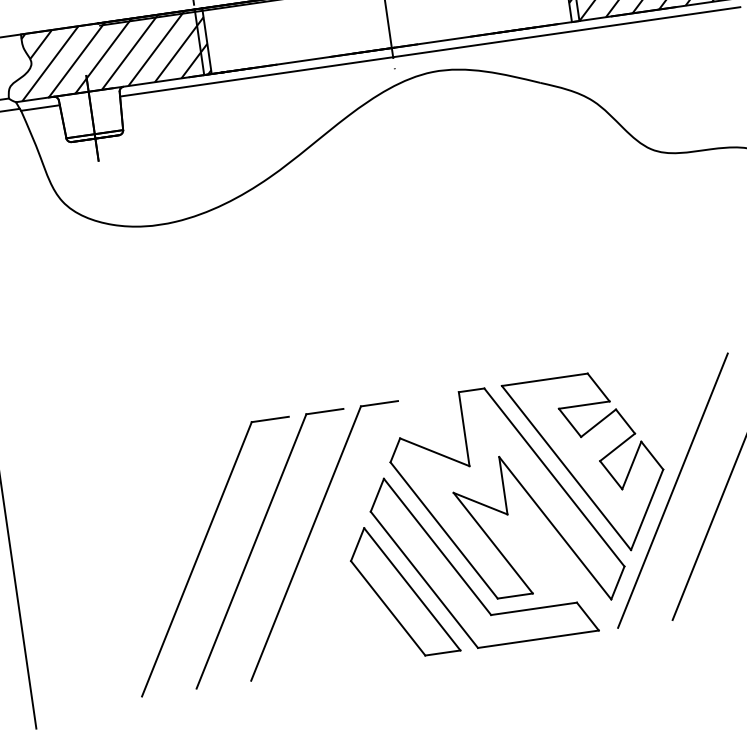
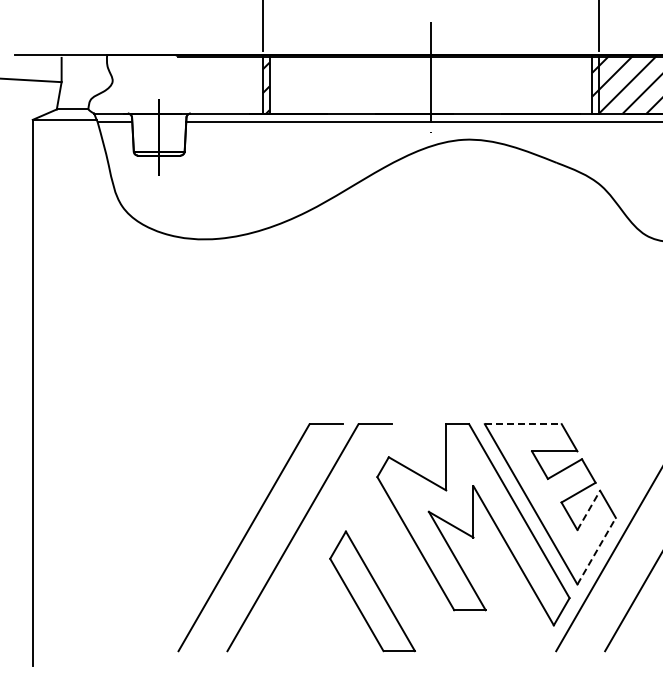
hatch: (107, 54) -> (180, 83), removed
line: (545, 380) -> (523, 424), solid -> dashed
line: (631, 465) -> (588, 510), solid -> dashed
line: (646, 509) -> (596, 550), solid -> dashed
part: (200, 552) -> (199, 532), removed
part: (460, 573) -> (424, 583), removed

